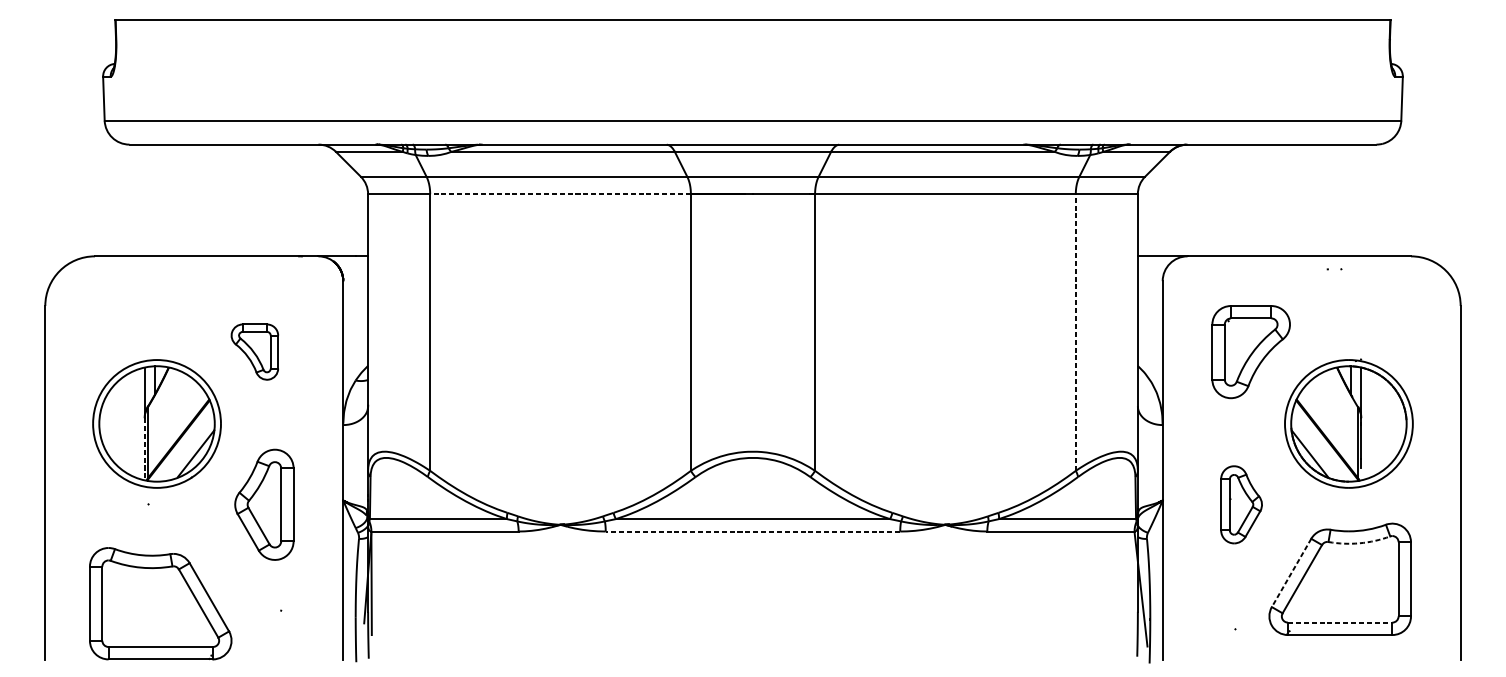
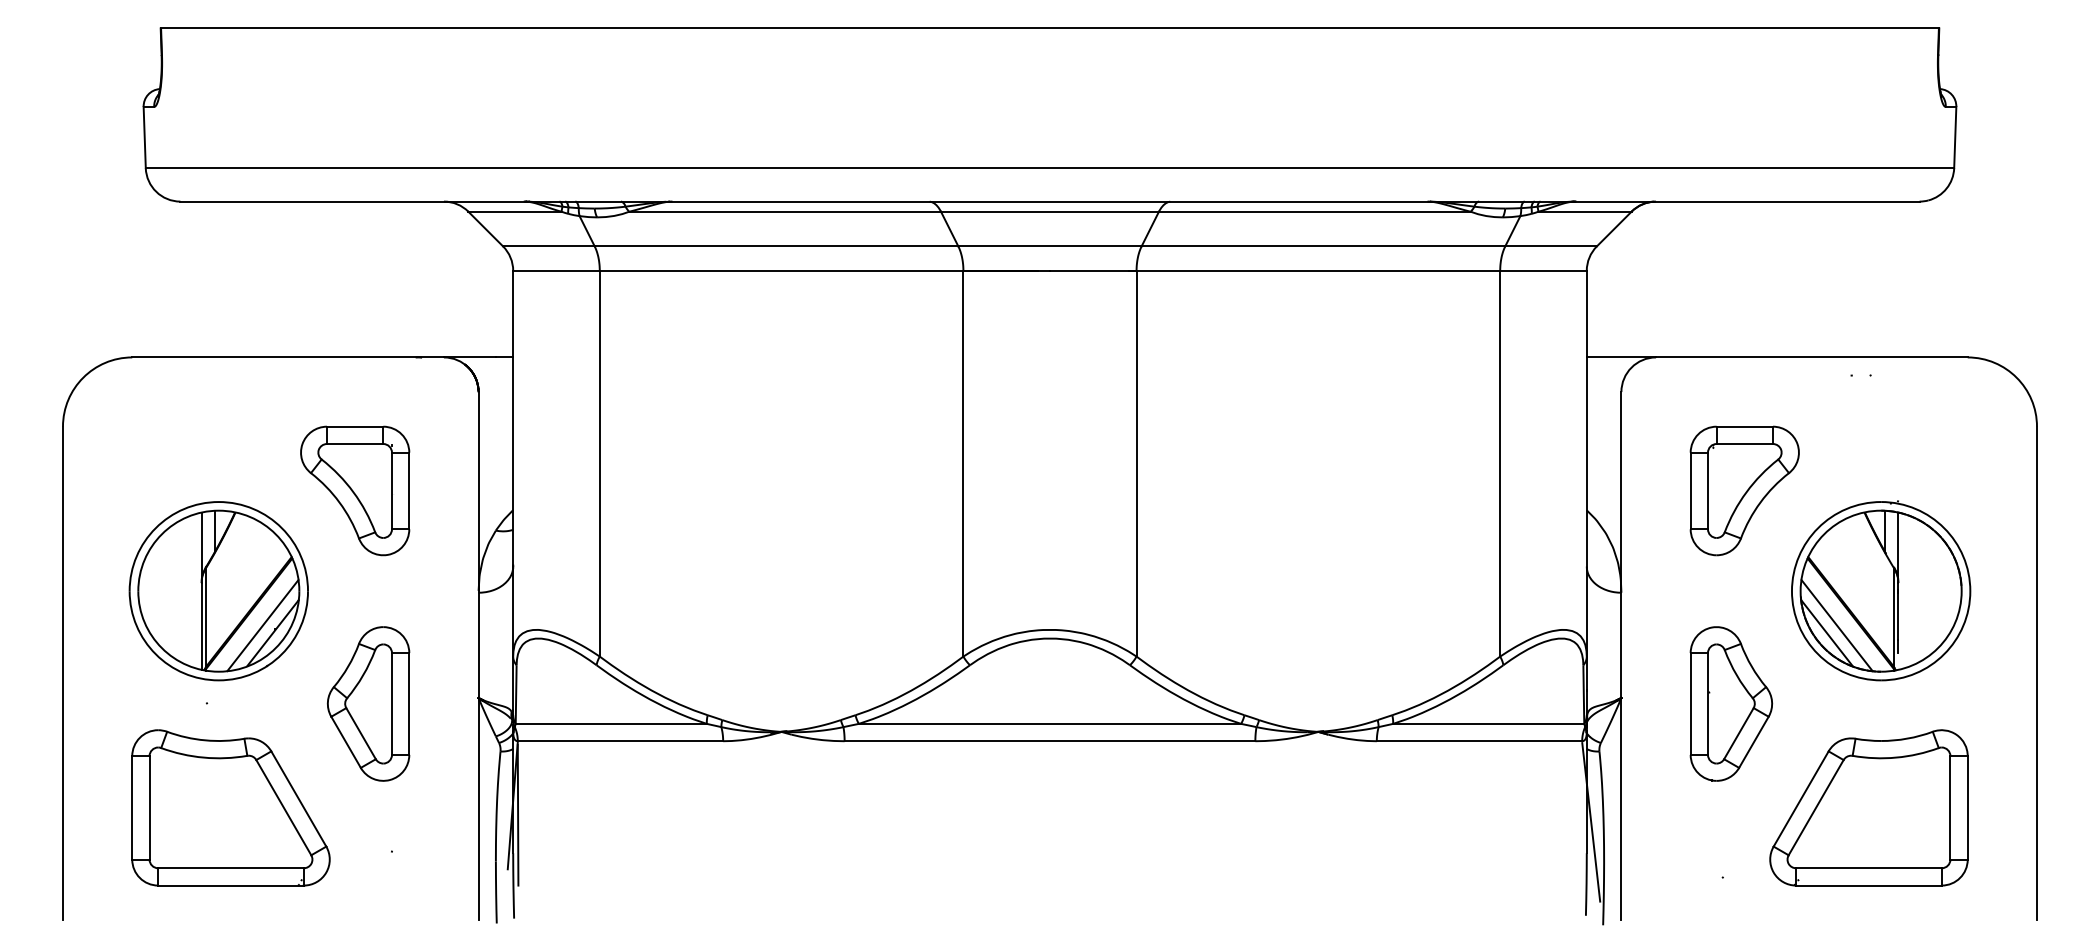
line: (560, 194) -> (781, 270), dashed -> solid
line: (1076, 332) -> (1500, 463), dashed -> solid
part: (255, 351) -> (355, 490), size x1.67
line: (188, 448) -> (262, 625), added
line: (1316, 448) -> (1836, 625), added
line: (144, 449) -> (201, 626), dashed -> solid
part: (1241, 504) -> (1731, 703), size x1.43
line: (752, 531) -> (1049, 741), dashed -> solid
arc: (1359, 543) -> (1896, 757), dashed -> solid
line: (1291, 573) -> (1801, 799), dashed -> solid
part: (160, 603) -> (230, 807), moved
line: (1339, 622) -> (1868, 868), dashed -> solid

